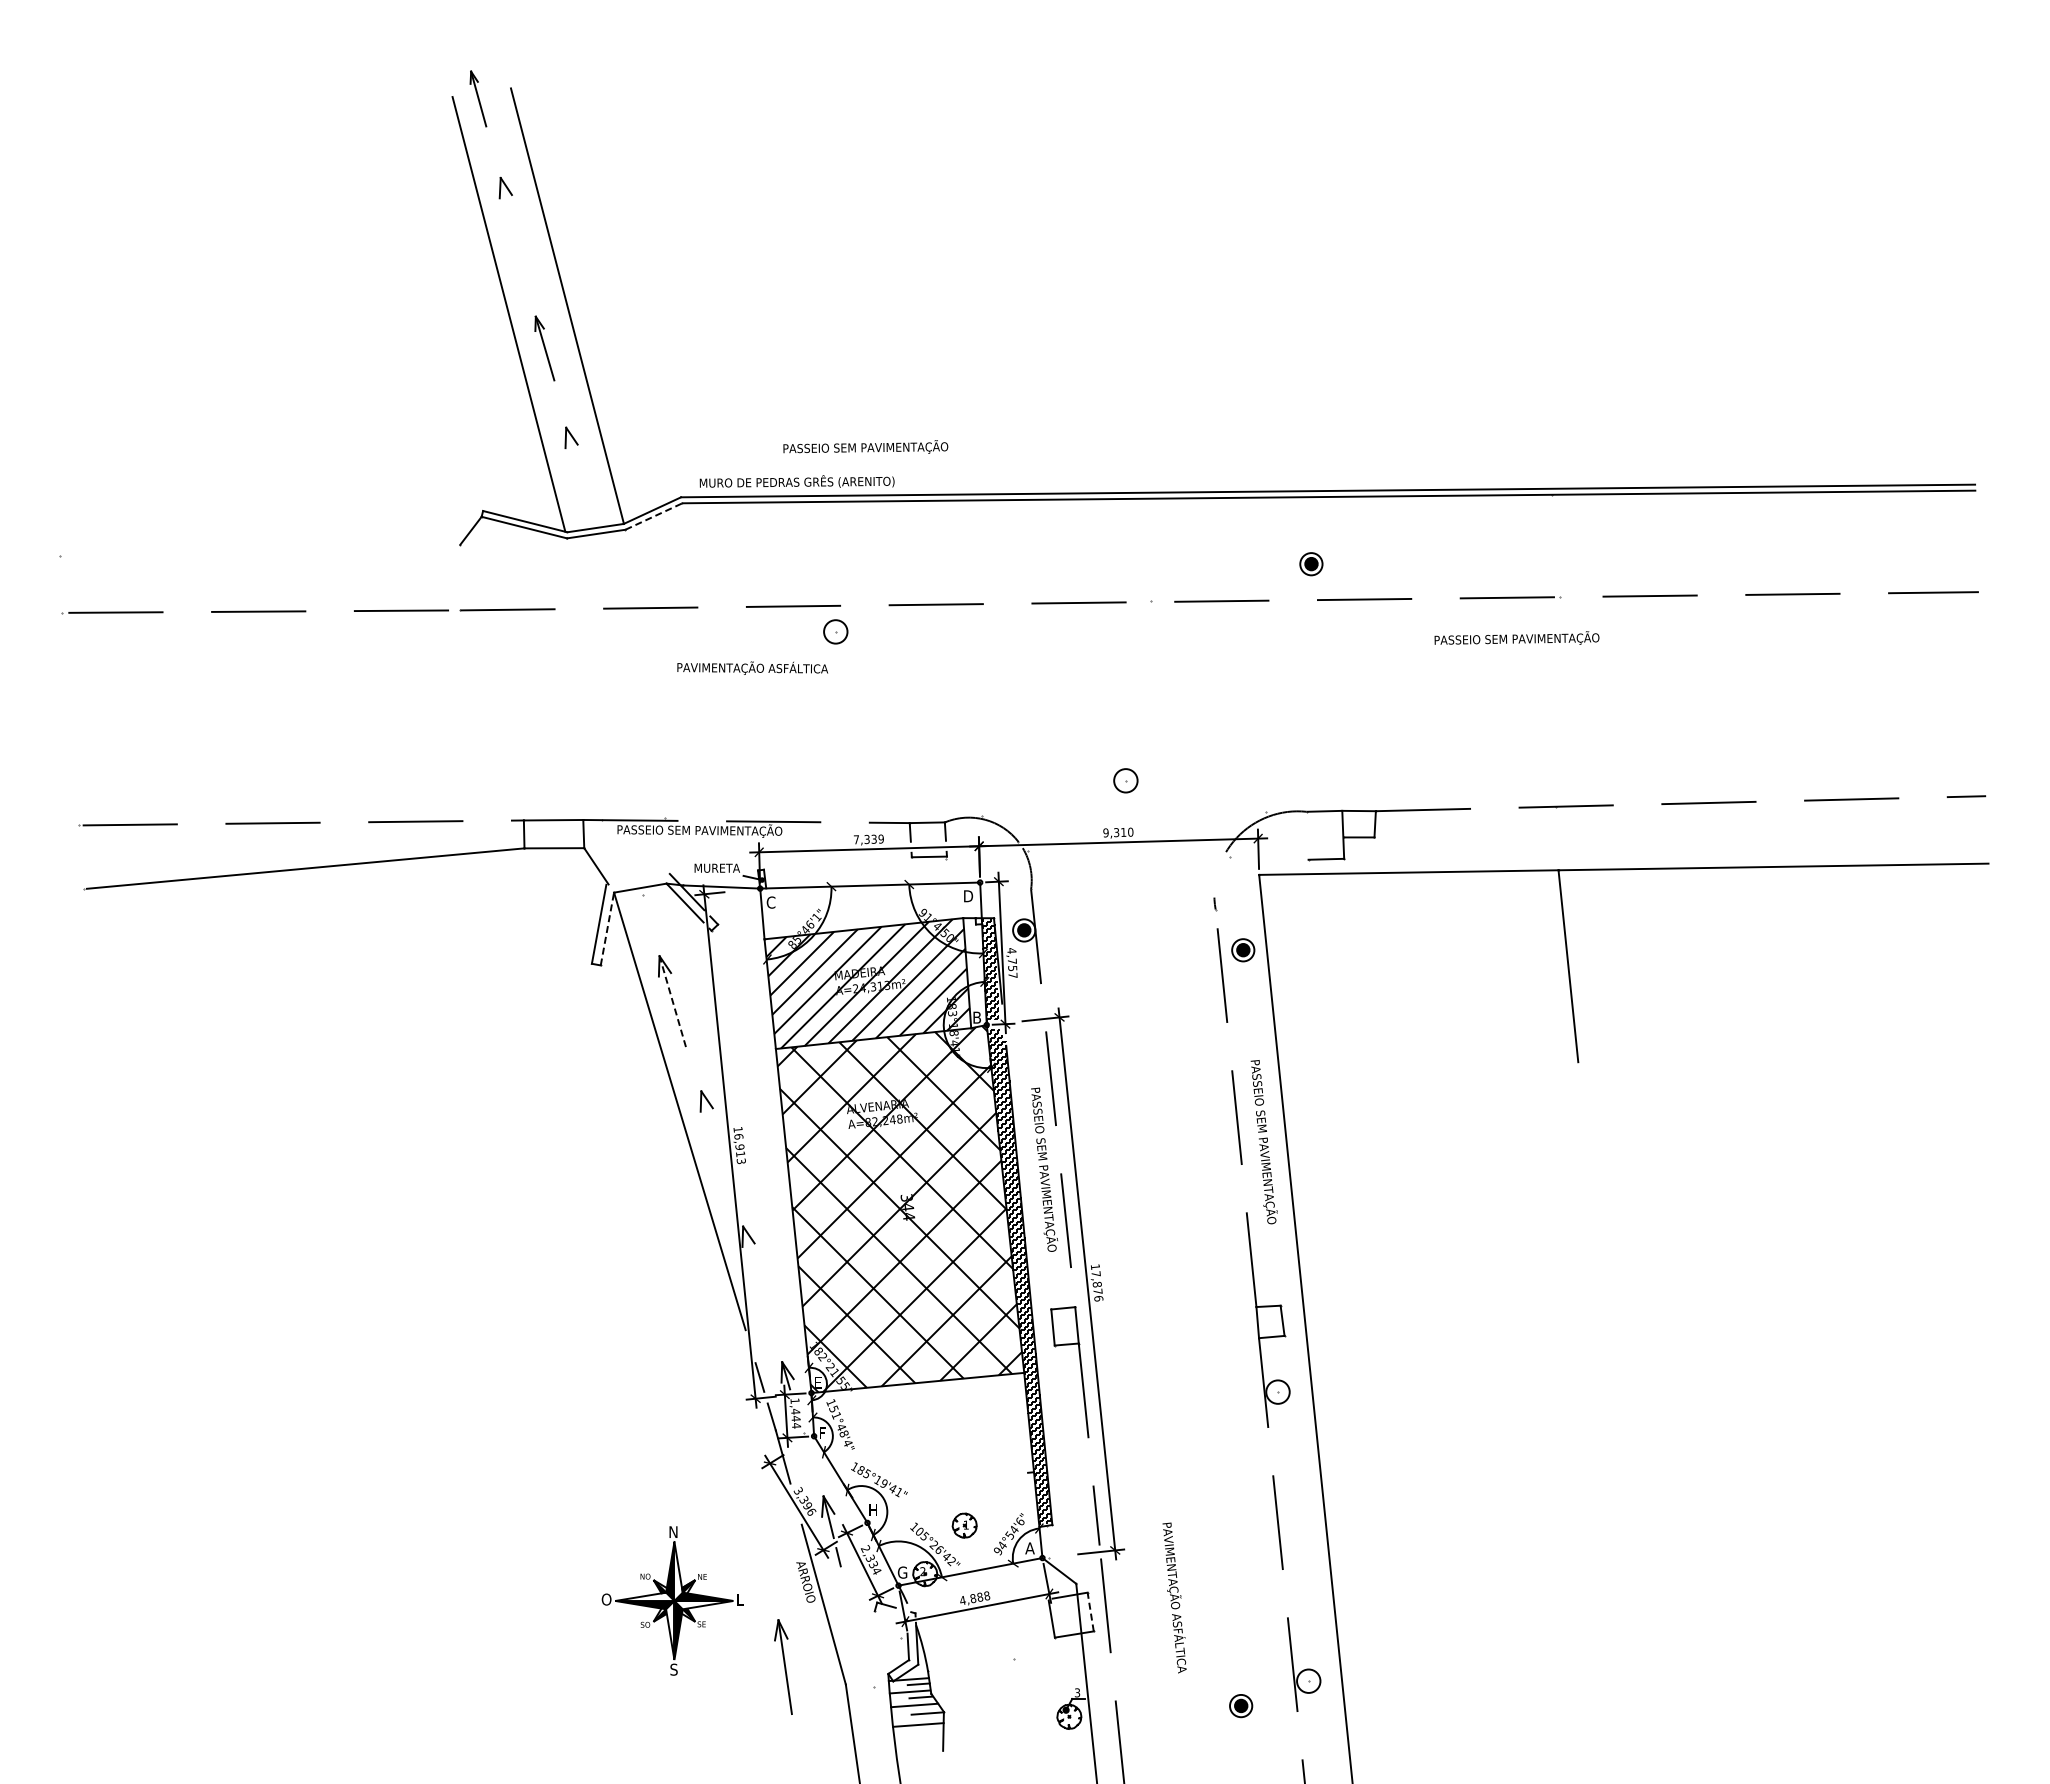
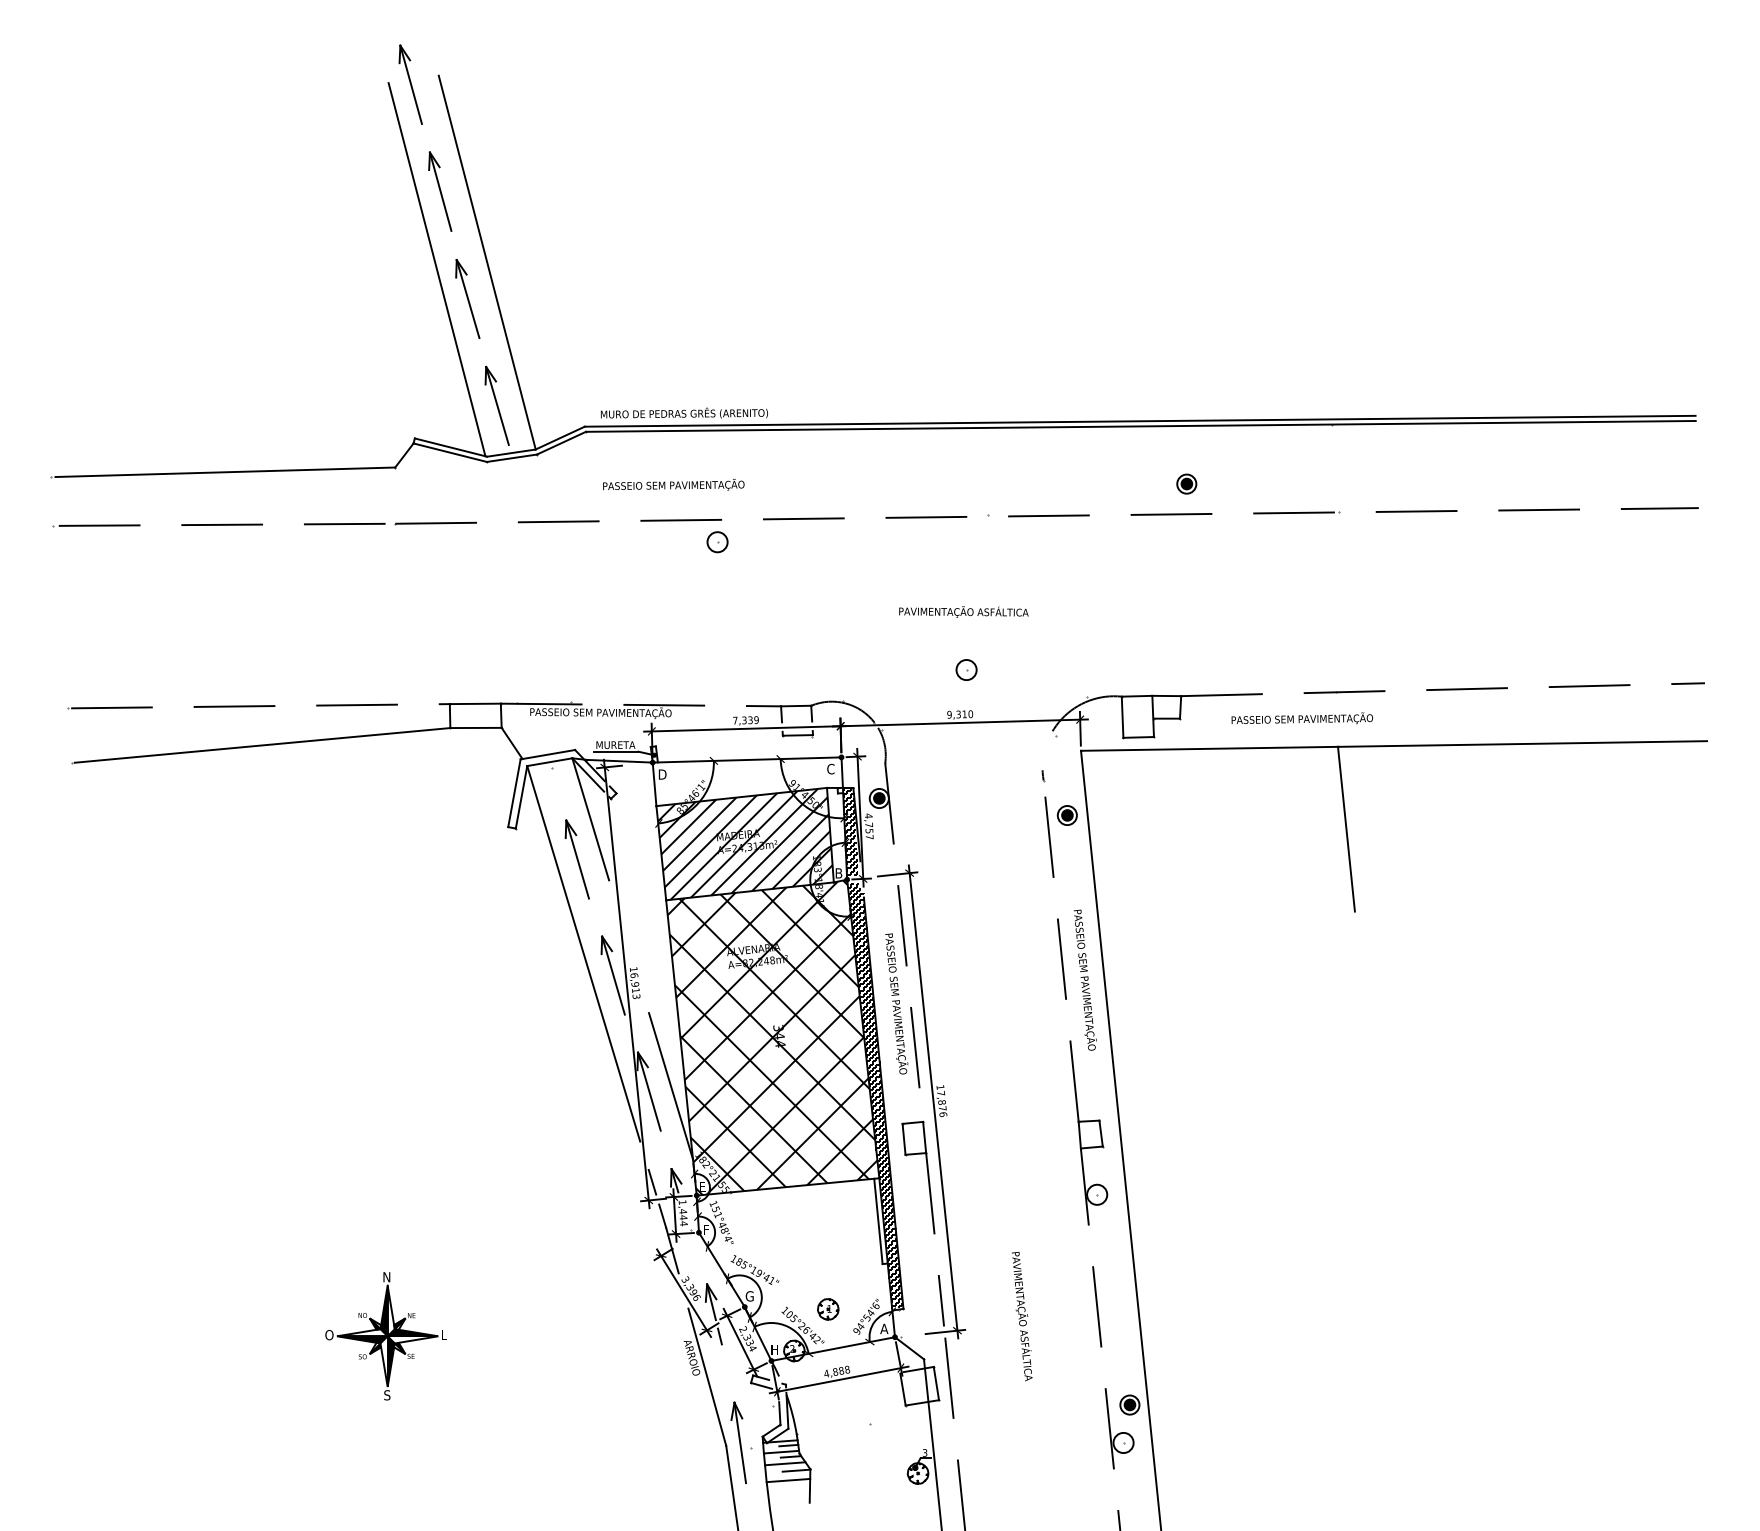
part: (478, 98) -> (410, 84), size x1.67
line: (512, 223) -> (440, 191), added
part: (544, 348) -> (467, 298), size x1.43
text: (865, 446) -> (673, 484), moved
line: (579, 472) -> (497, 405), added
line: (654, 516) -> (561, 443), dashed -> solid
line: (262, 549) -> (225, 471), added
part: (1311, 564) -> (1186, 484), moved
text: (1516, 637) -> (1301, 717), moved
text: (752, 667) -> (963, 611), moved
line: (1307, 835) -> (1122, 717), added
line: (717, 875) -> (616, 751), added
line: (637, 878) -> (547, 753), added
text: (968, 896) -> (831, 769), D -> C
text: (771, 902) -> (662, 774), C -> D
line: (607, 929) -> (521, 797), dashed -> solid
line: (687, 954) -> (590, 819), added
line: (672, 1001) -> (577, 859), dashed -> solid
line: (714, 1136) -> (613, 975), added
line: (781, 1265) -> (670, 1086), added
line: (756, 1271) -> (649, 1091), added
line: (1023, 1422) -> (878, 1220), added
text: (872, 1510) -> (749, 1296), H -> G
text: (902, 1572) -> (774, 1349), G -> H
text: (1174, 1597) -> (1022, 1316), moved
part: (672, 1600) -> (385, 1335), moved
line: (1090, 1612) -> (936, 1383), dashed -> solid
line: (886, 1614) -> (761, 1385), added
part: (783, 1666) -> (738, 1442), moved
part: (1241, 1706) -> (1130, 1405), moved

